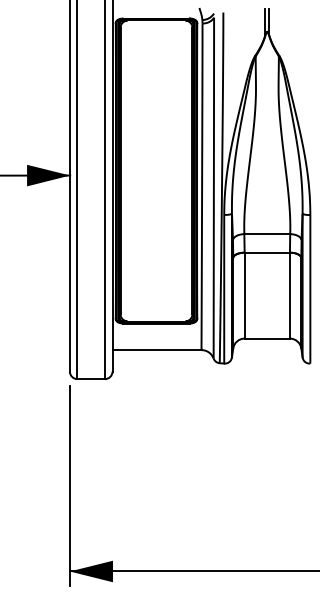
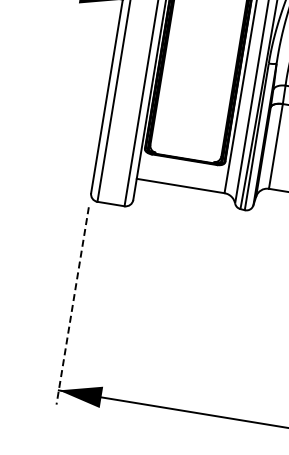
line: (69, 485) -> (72, 305), solid -> dashed

